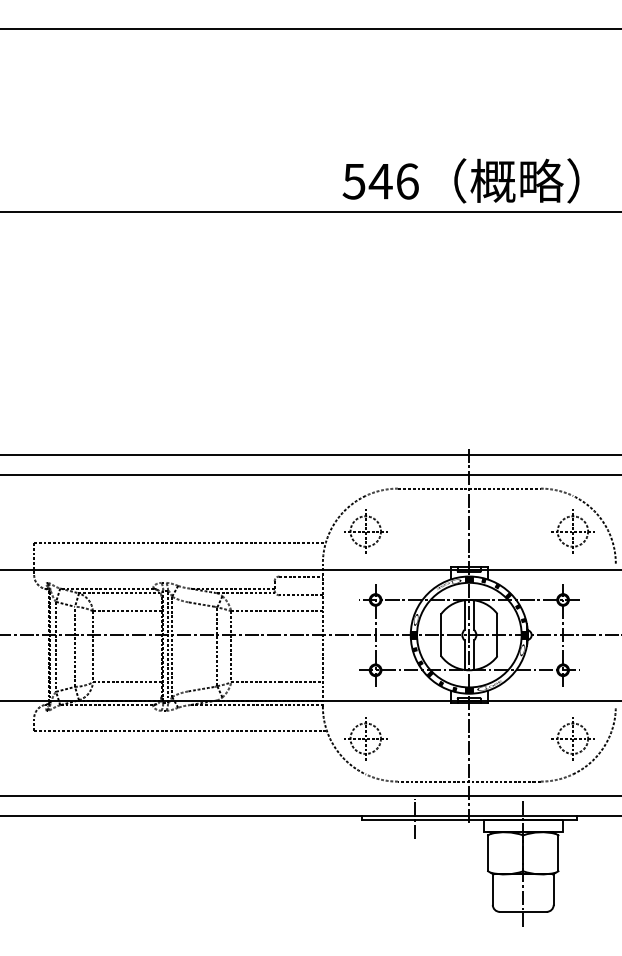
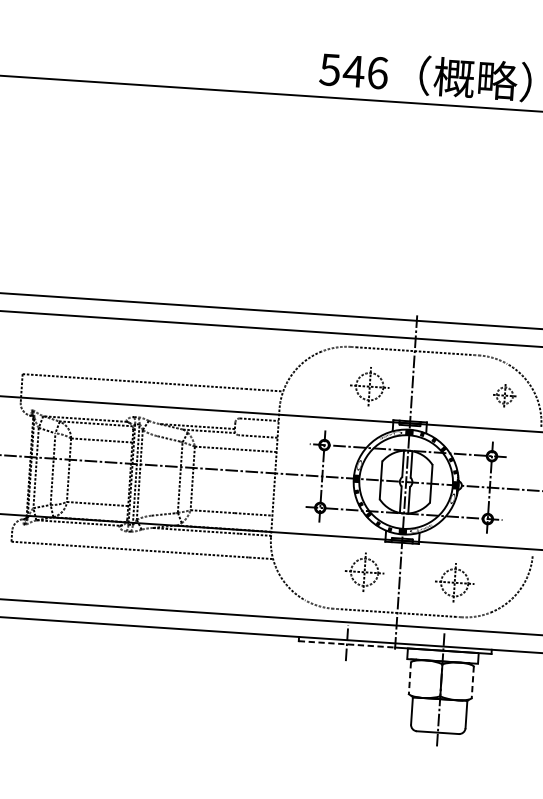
part: (365, 531) -> (369, 386), moved
part: (572, 531) -> (504, 395), size x0.6
part: (365, 738) -> (364, 572), moved
part: (572, 738) -> (454, 582), moved
line: (415, 820) -> (347, 644), solid -> dashed
line: (488, 853) -> (410, 678), solid -> dashed
line: (558, 853) -> (472, 682), solid -> dashed

